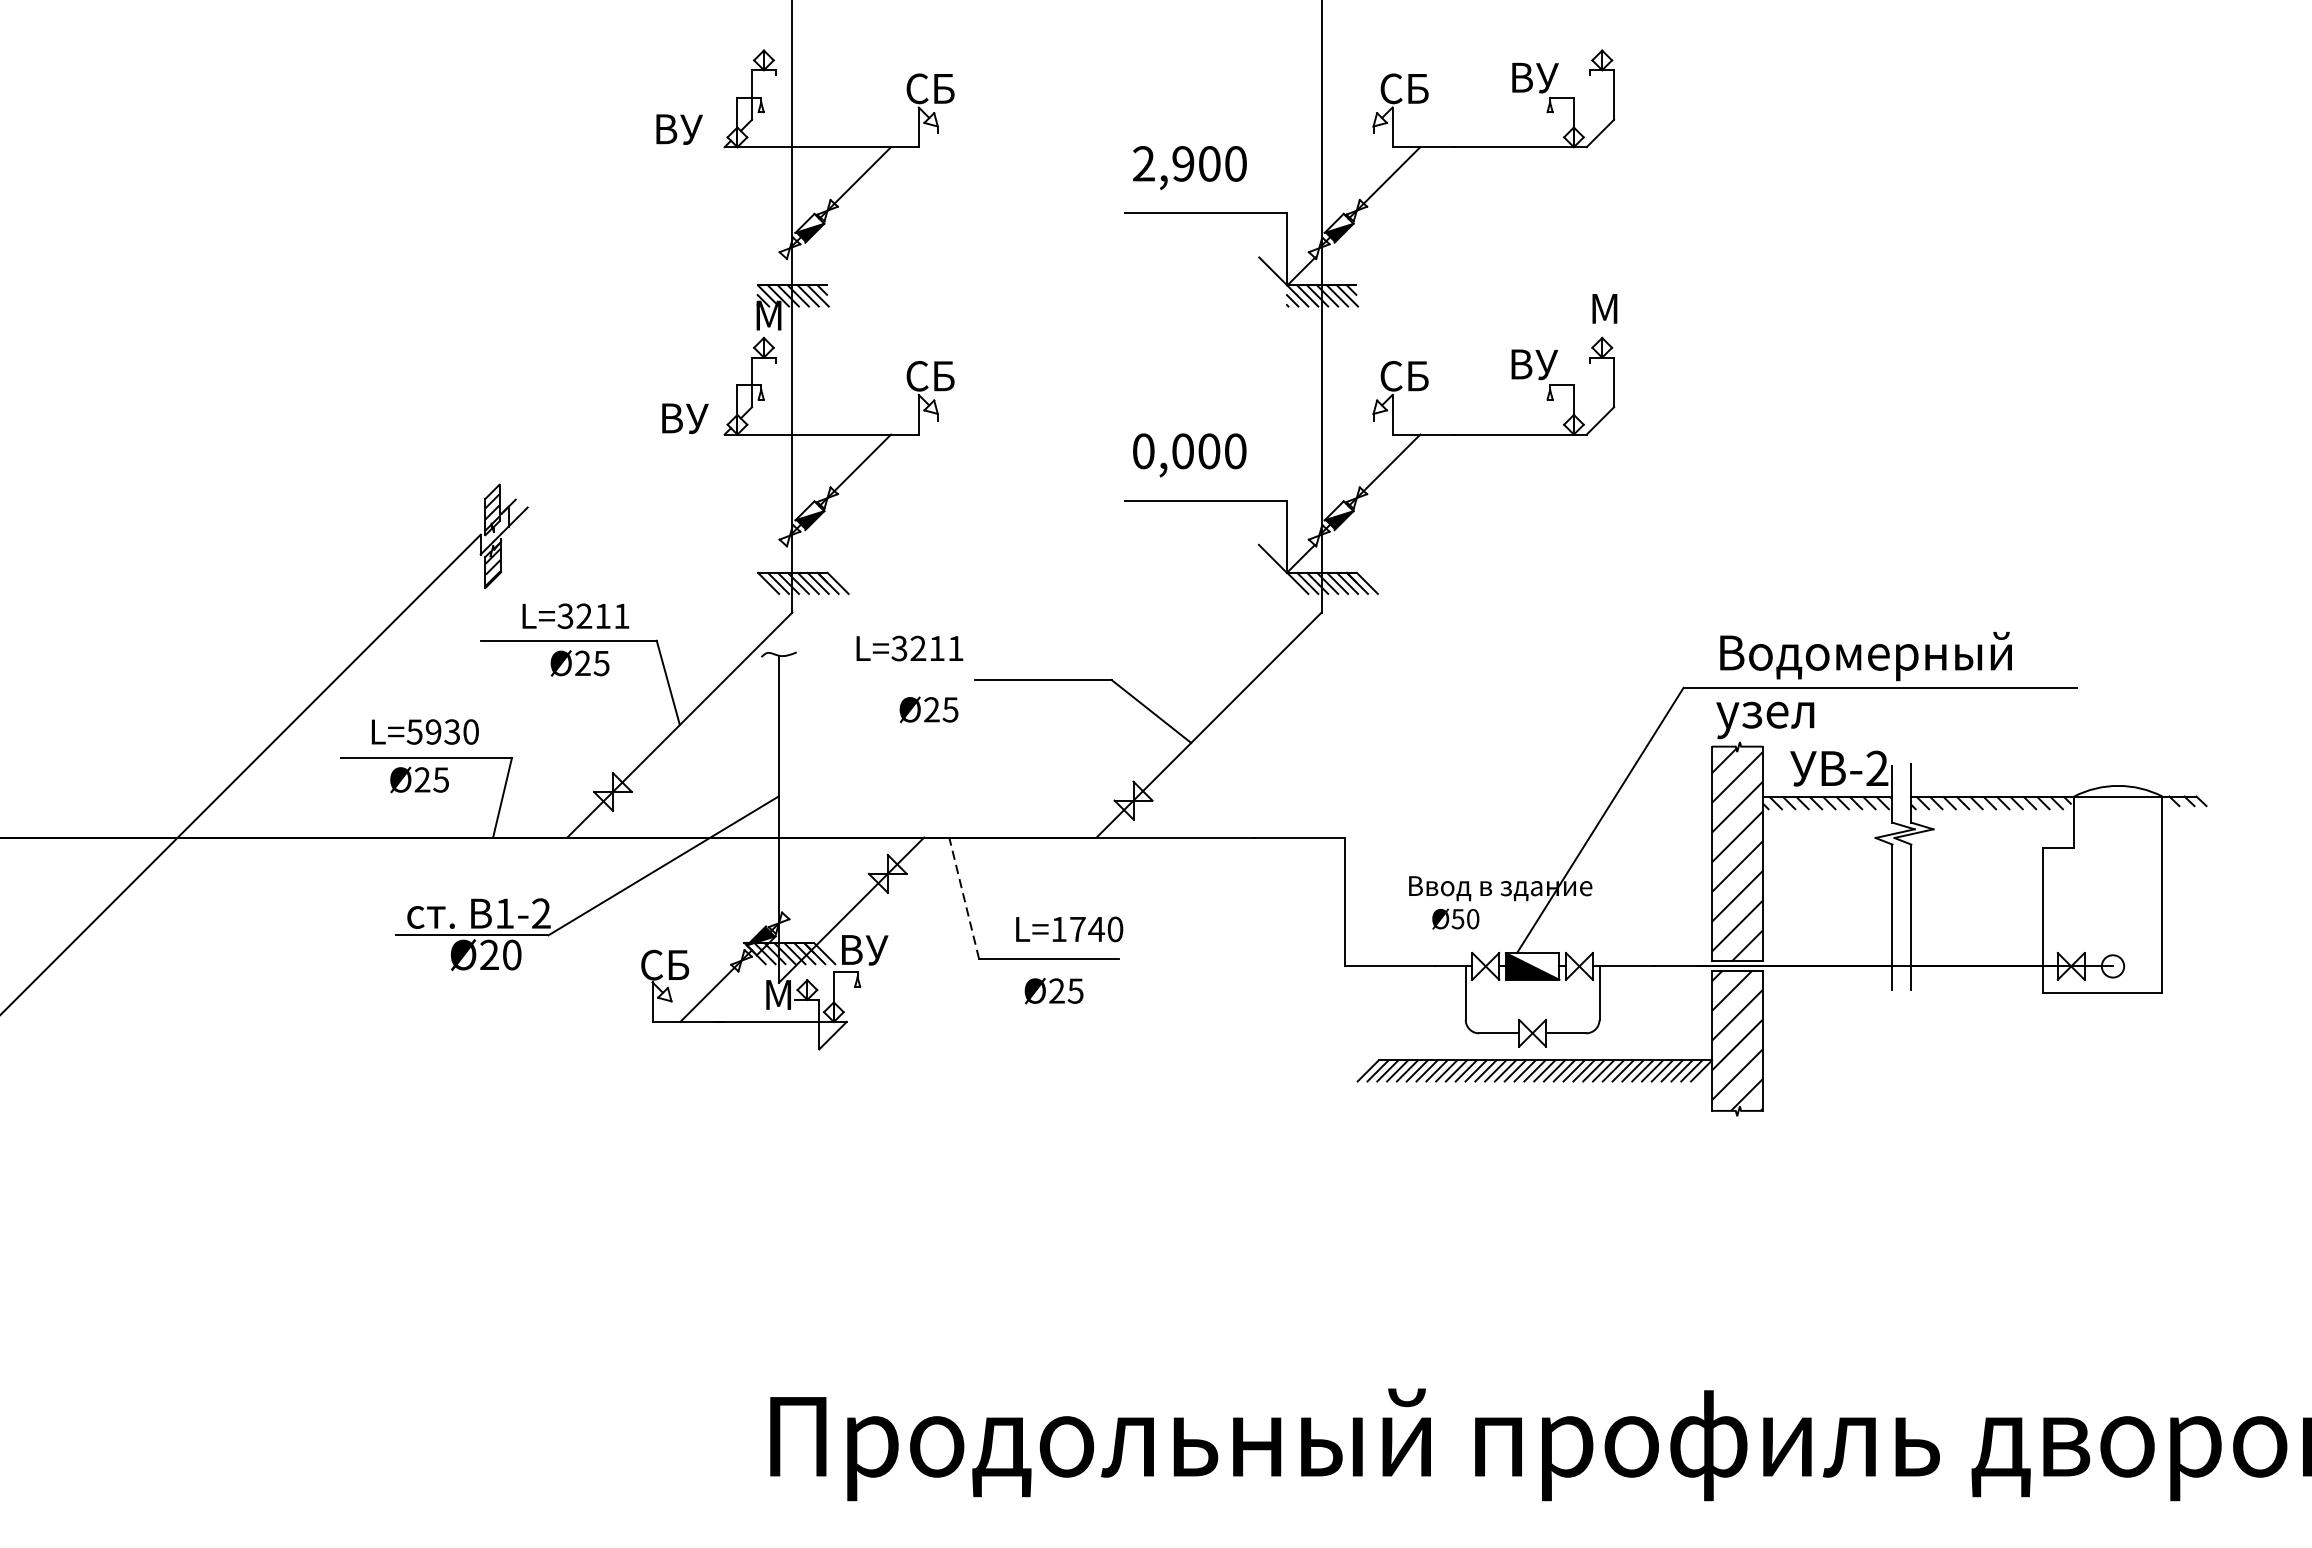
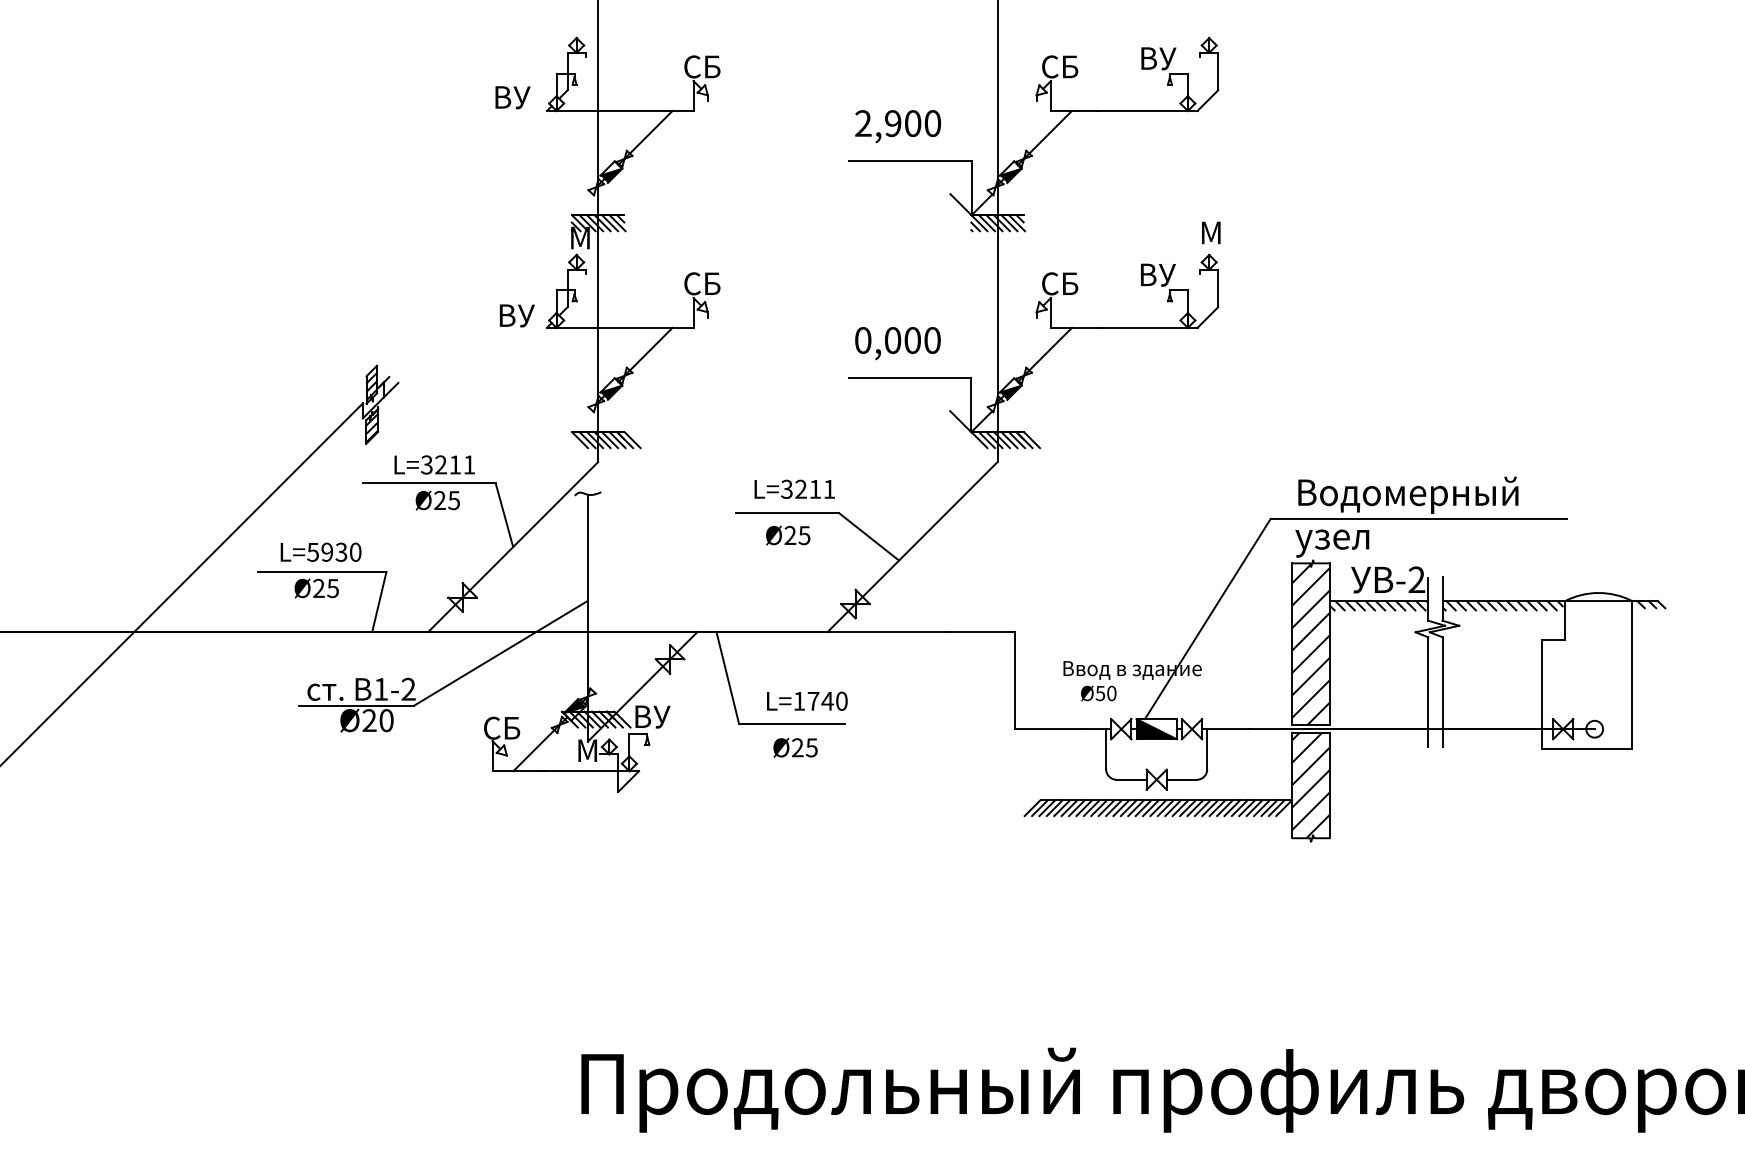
text: (909, 647) -> (794, 488), moved
text: (929, 709) -> (788, 535), moved
line: (963, 897) -> (727, 677), dashed -> solid

